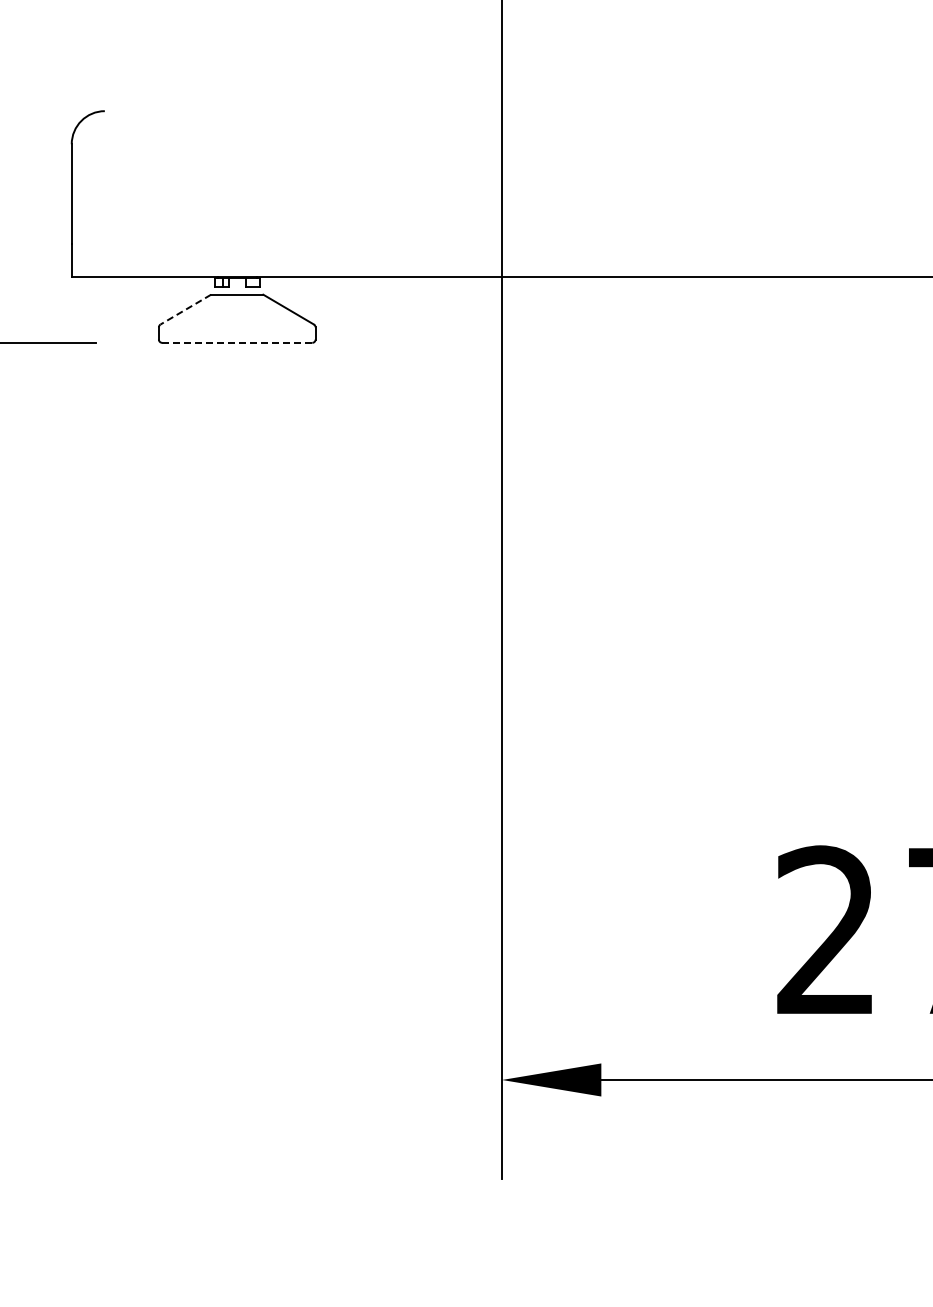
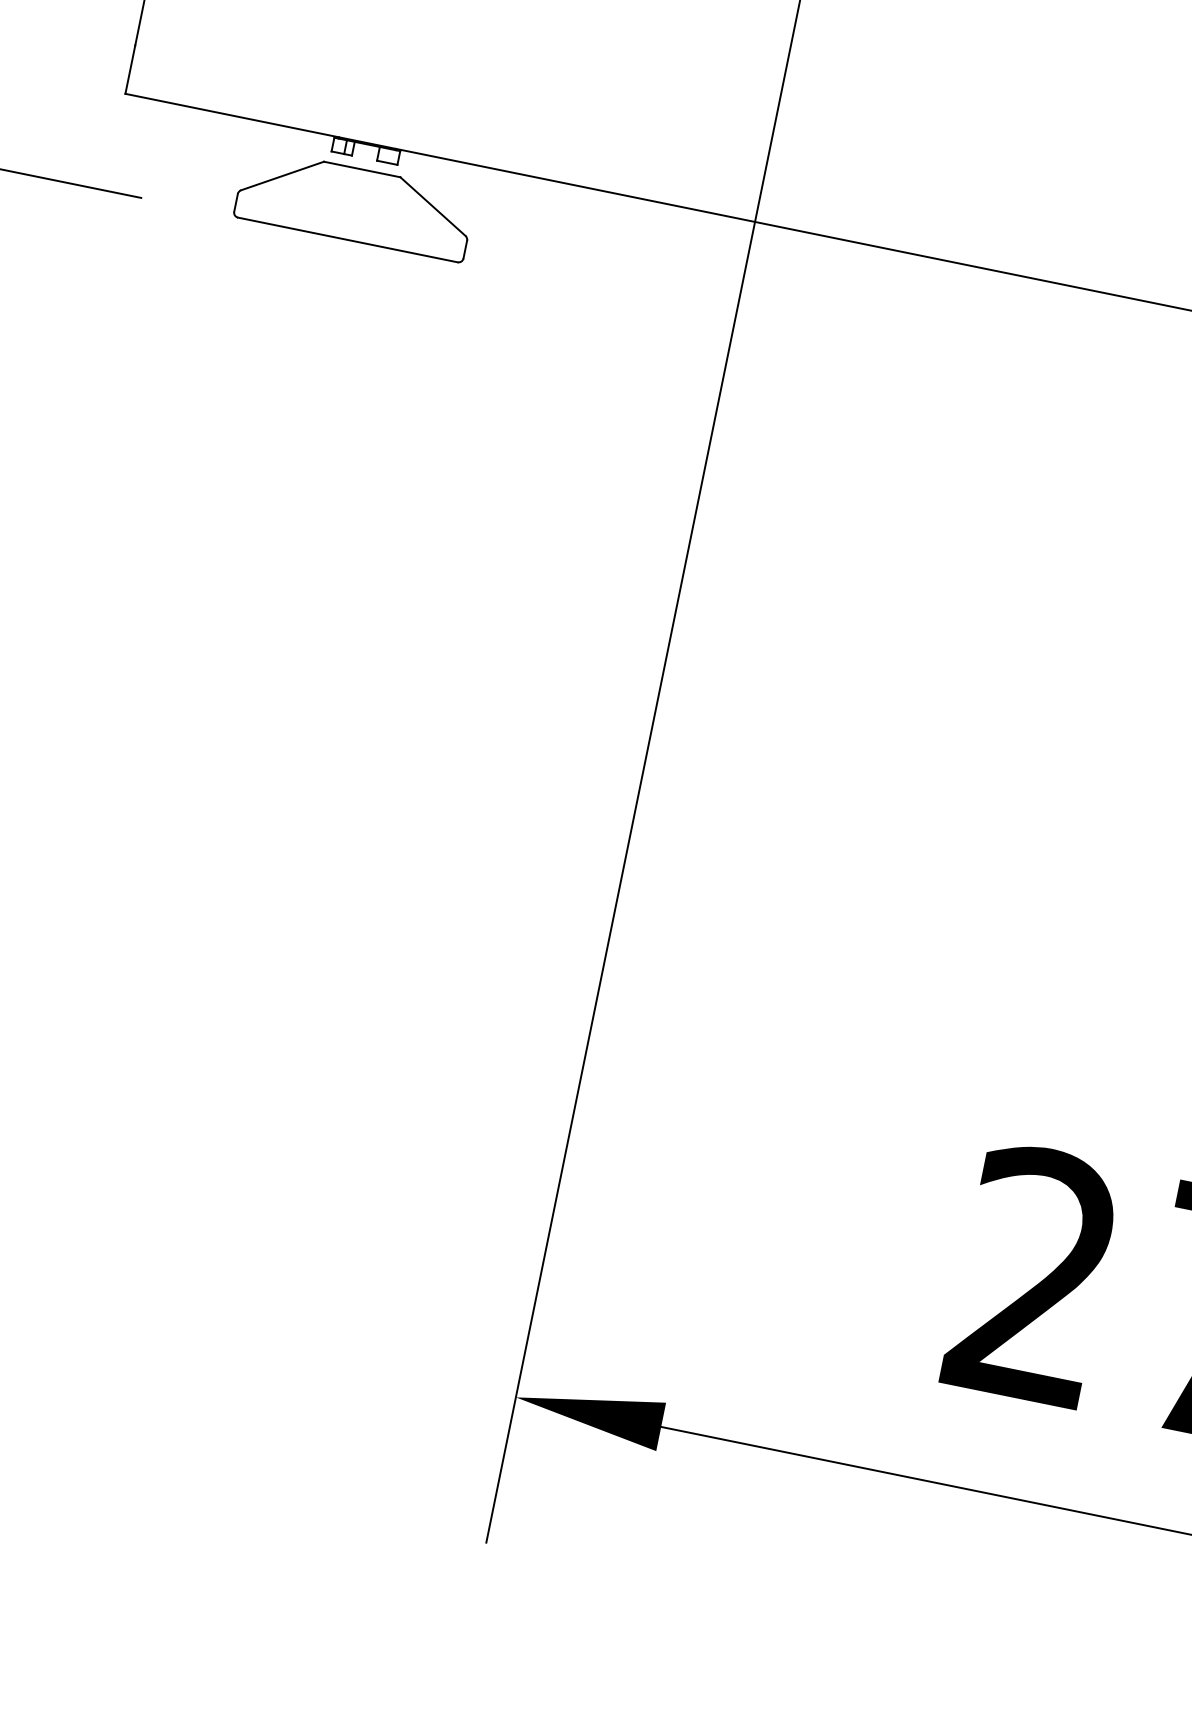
line: (185, 309) -> (282, 175), dashed -> solid
line: (237, 342) -> (348, 239), dashed -> solid

